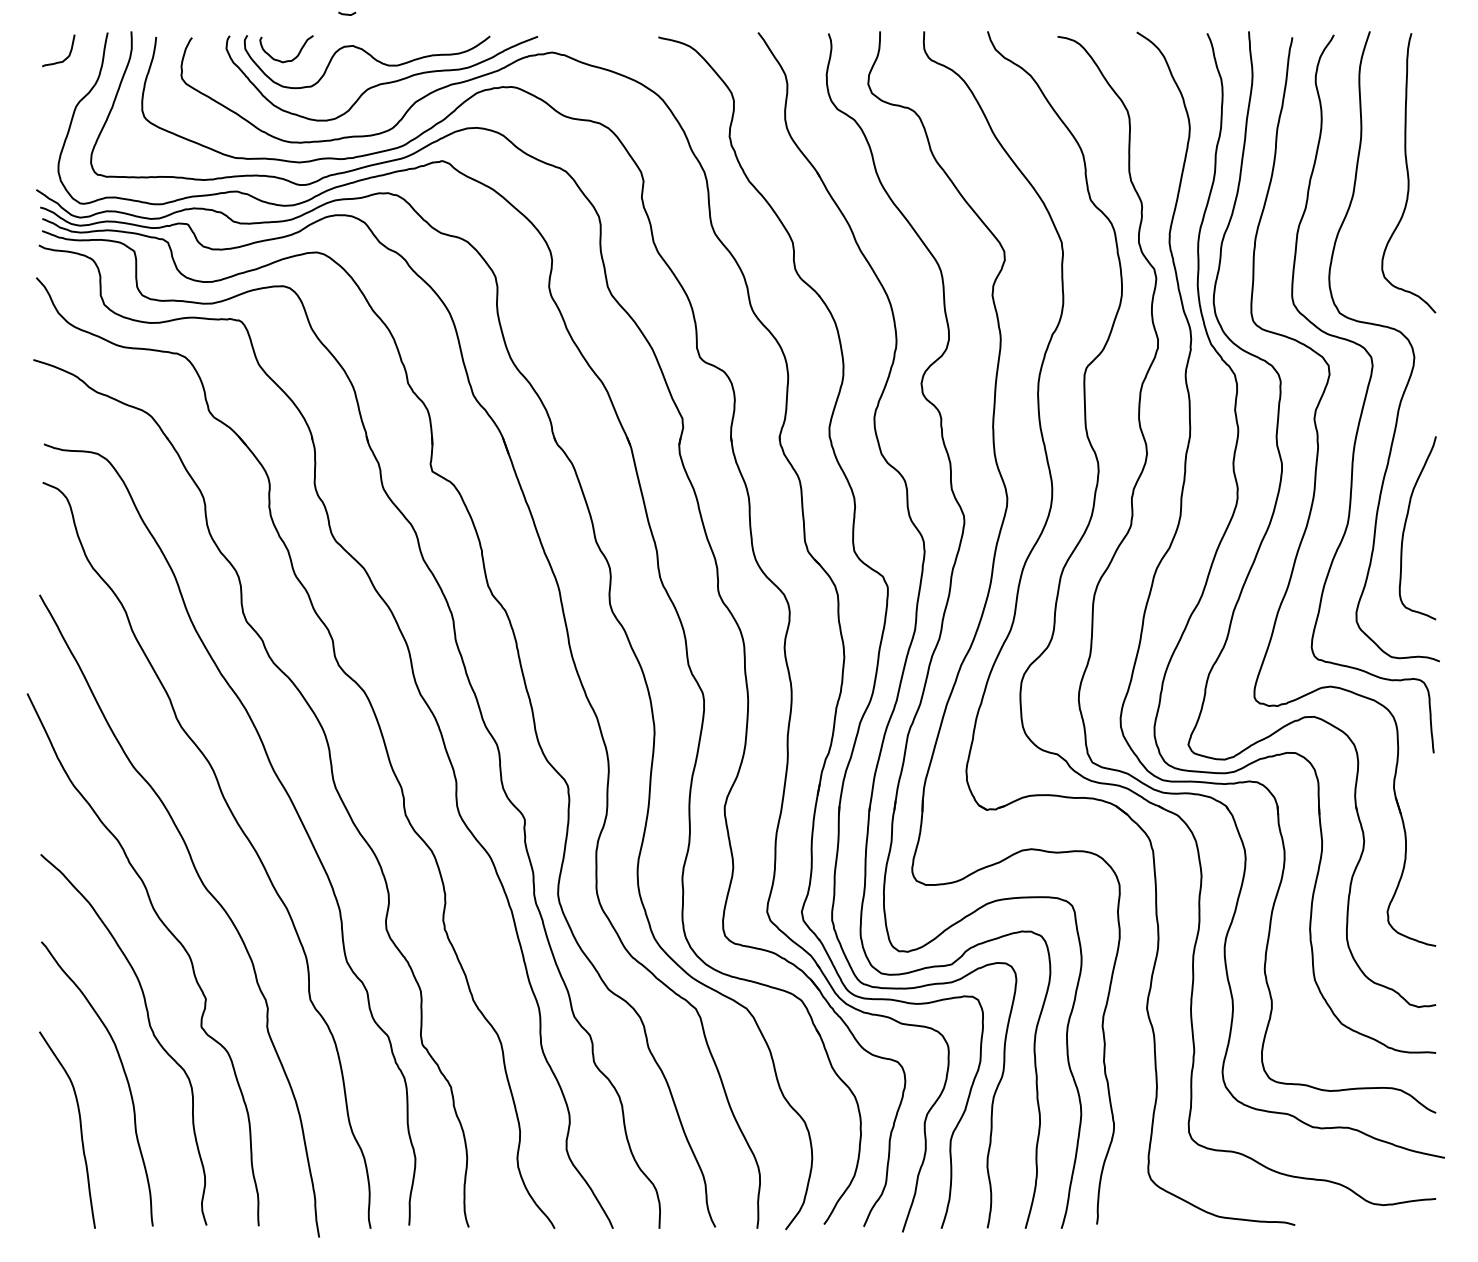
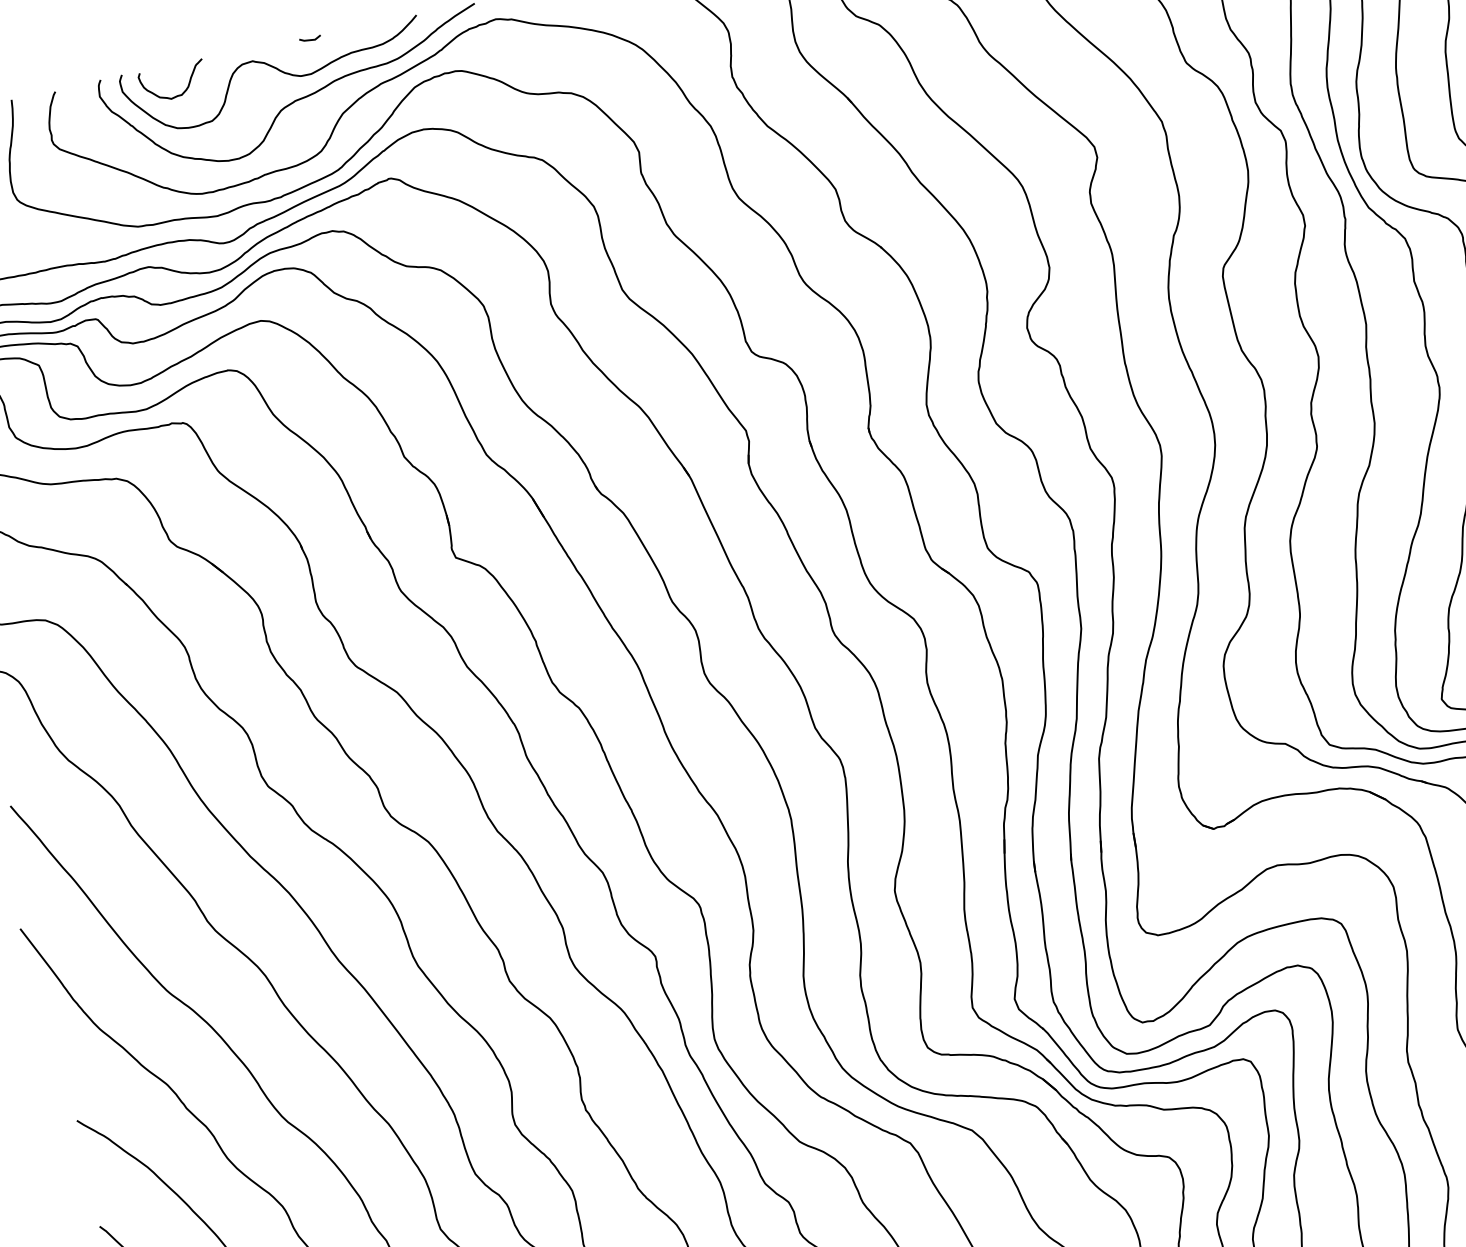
line: (347, 13) -> (310, 38), moved

